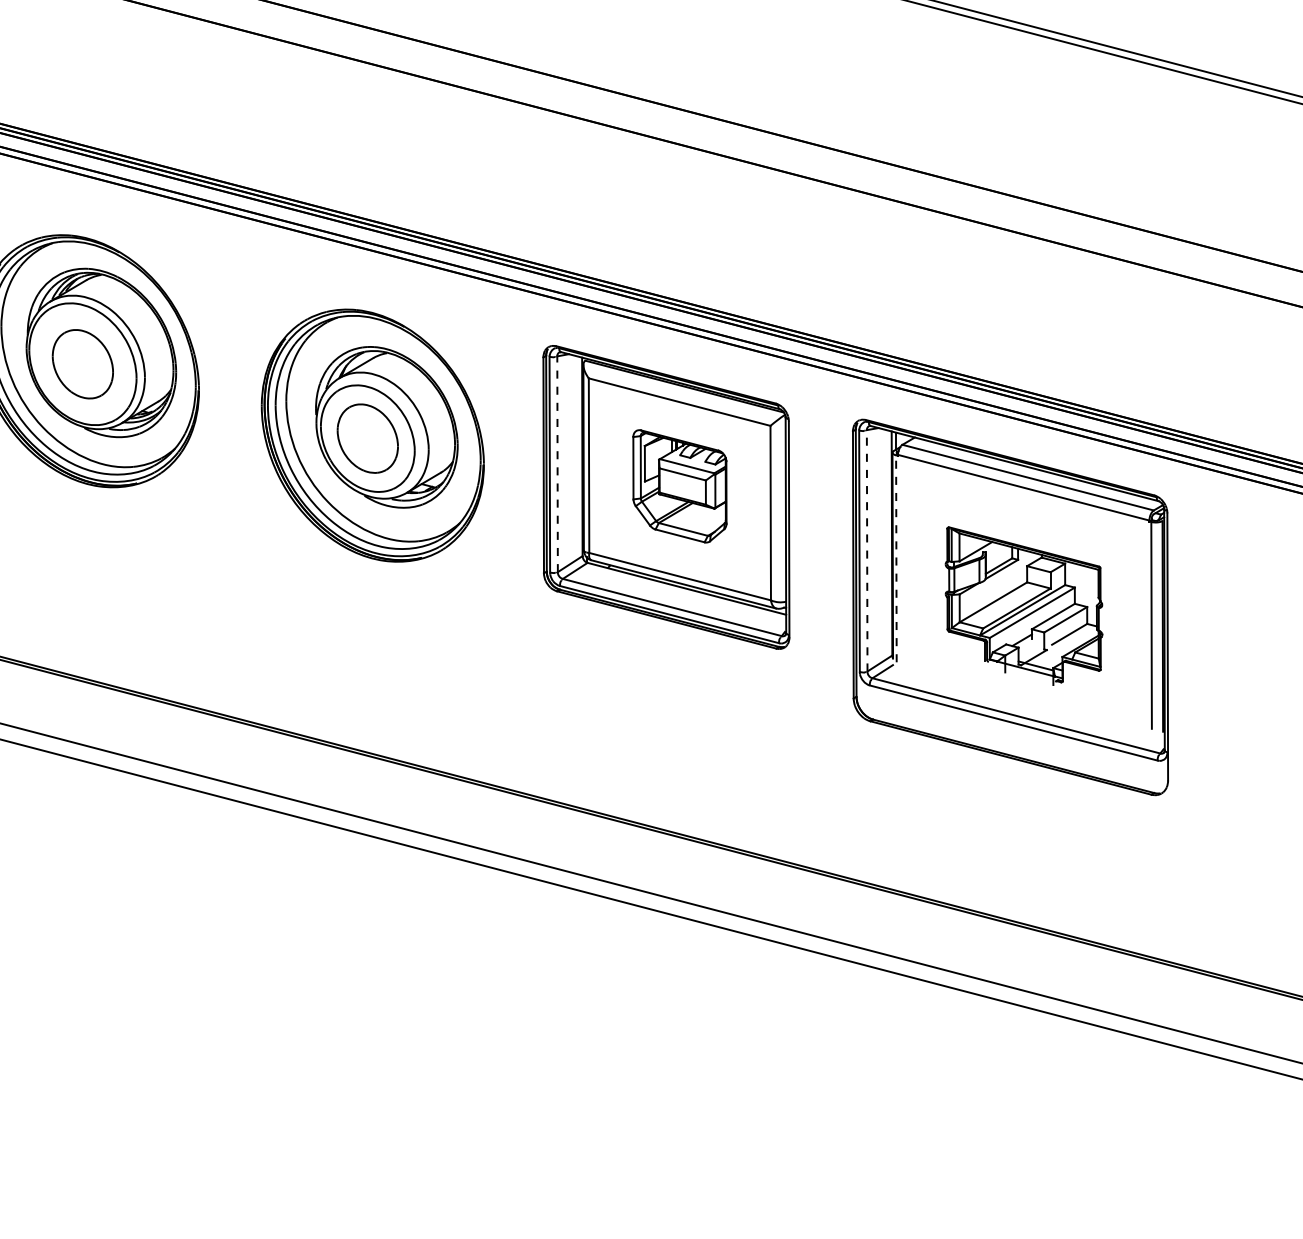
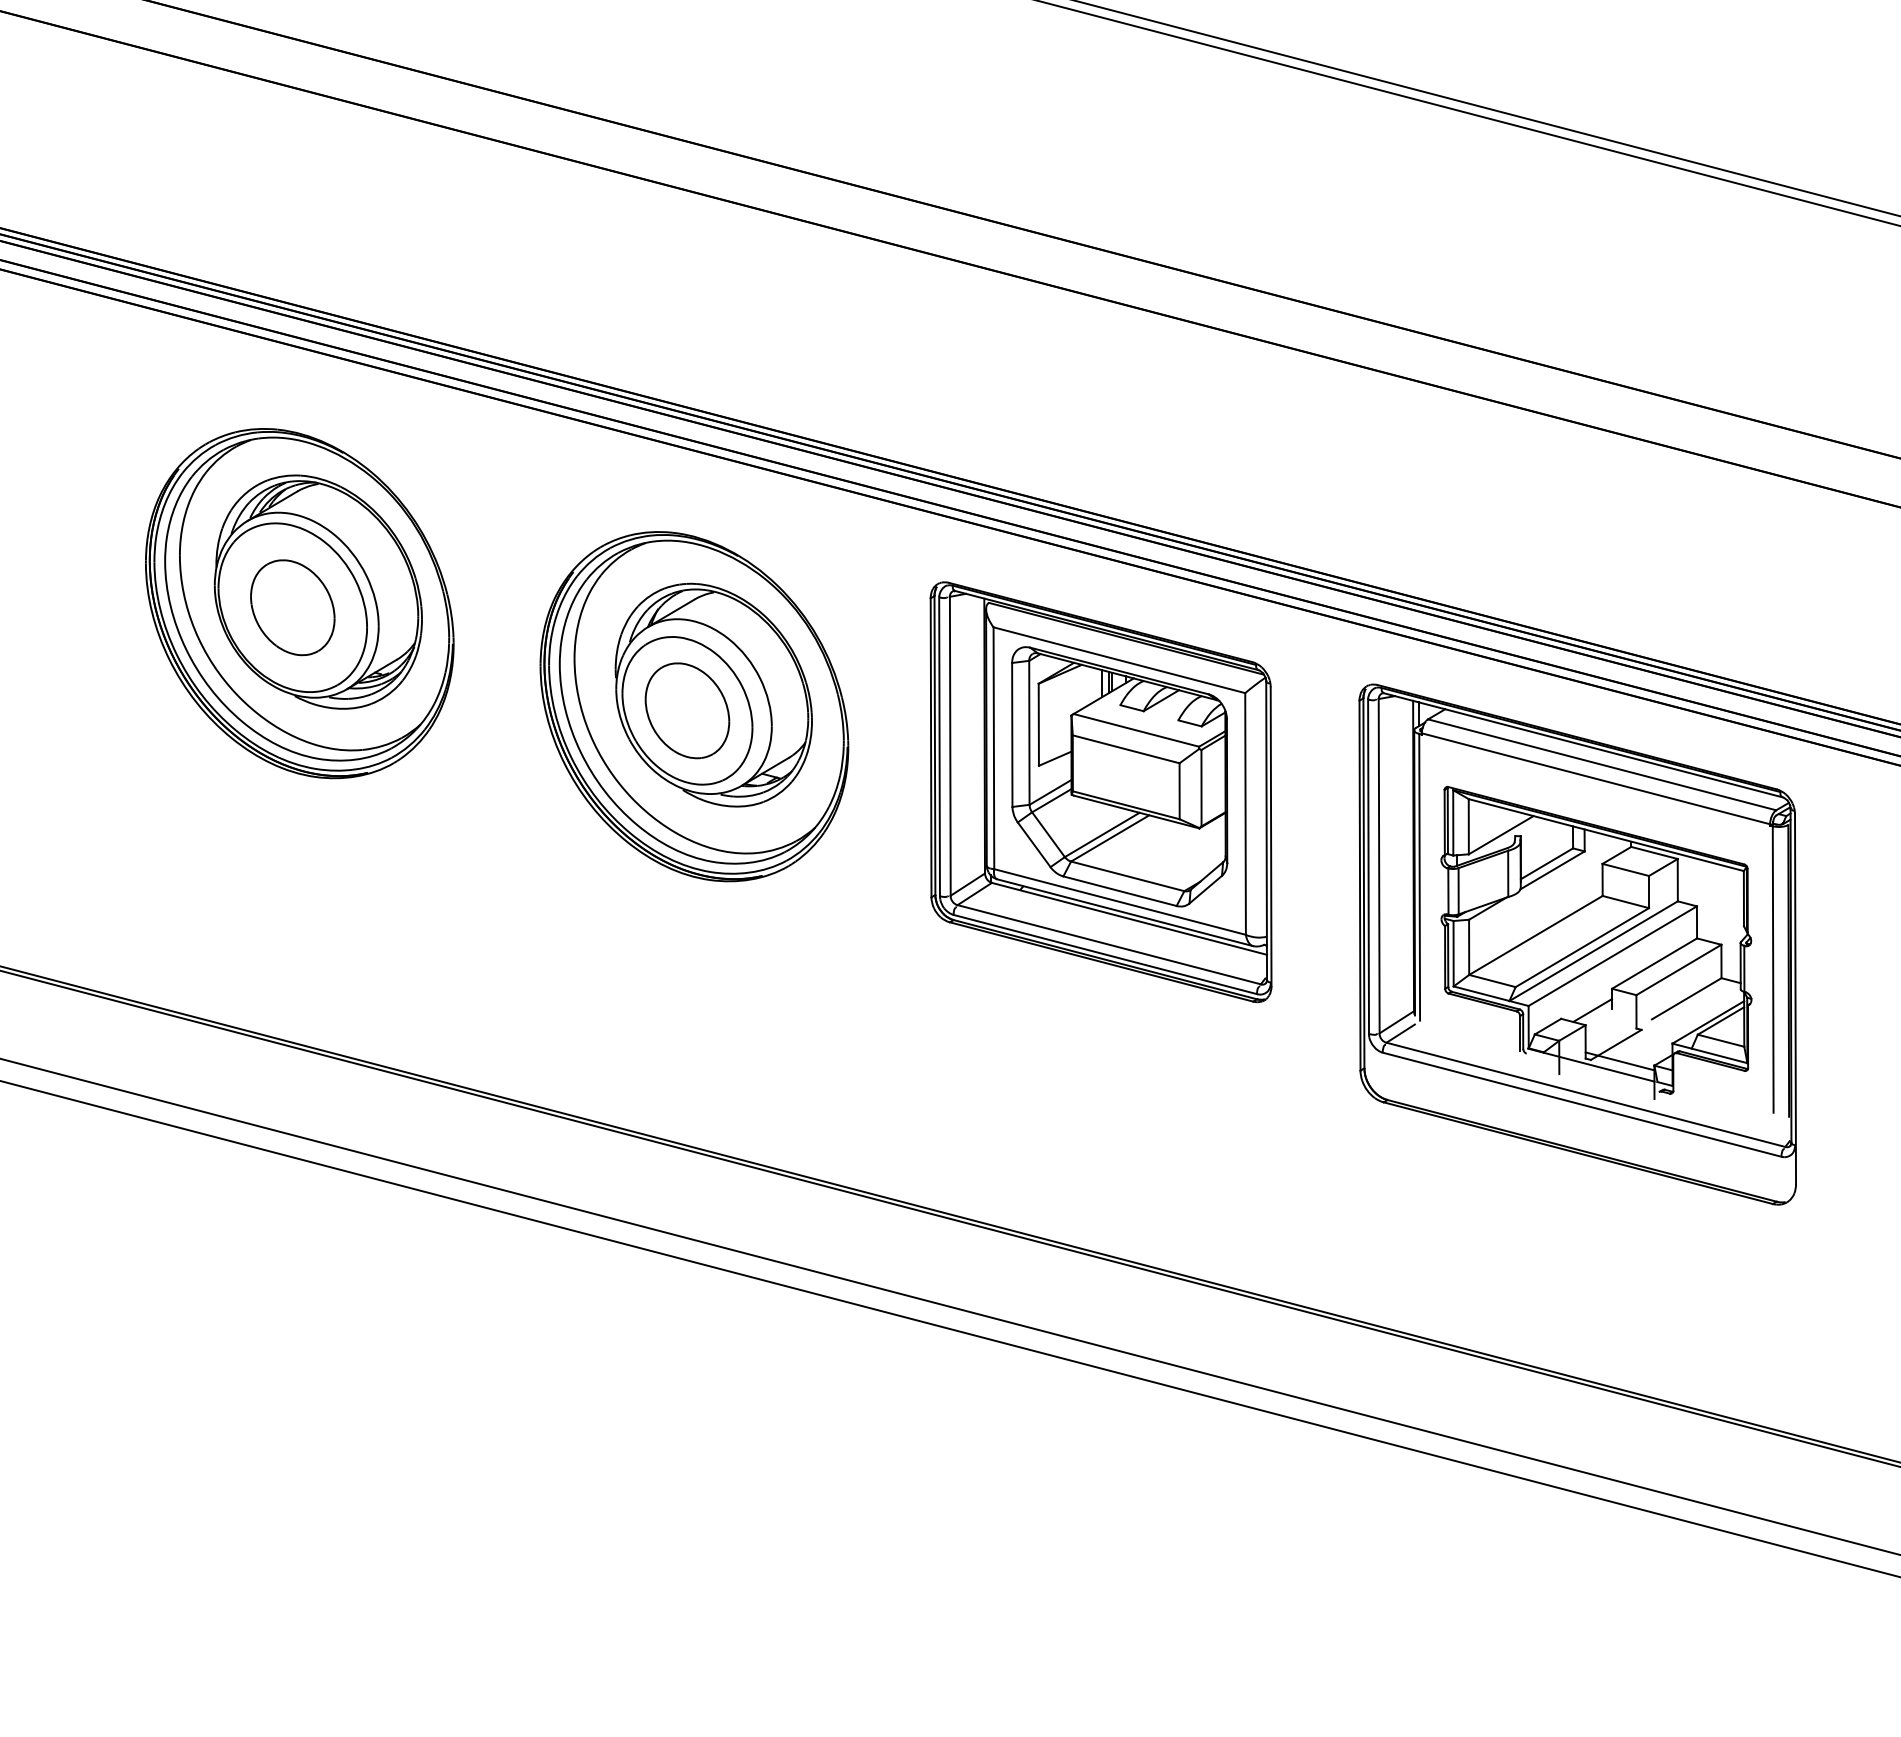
line: (557, 463) -> (950, 745), dashed -> solid
part: (679, 486) -> (1119, 776), size x1.67
line: (867, 550) -> (1379, 865), dashed -> solid
line: (896, 558) -> (1419, 876), dashed -> solid
part: (1024, 605) -> (1596, 942), size x1.43

